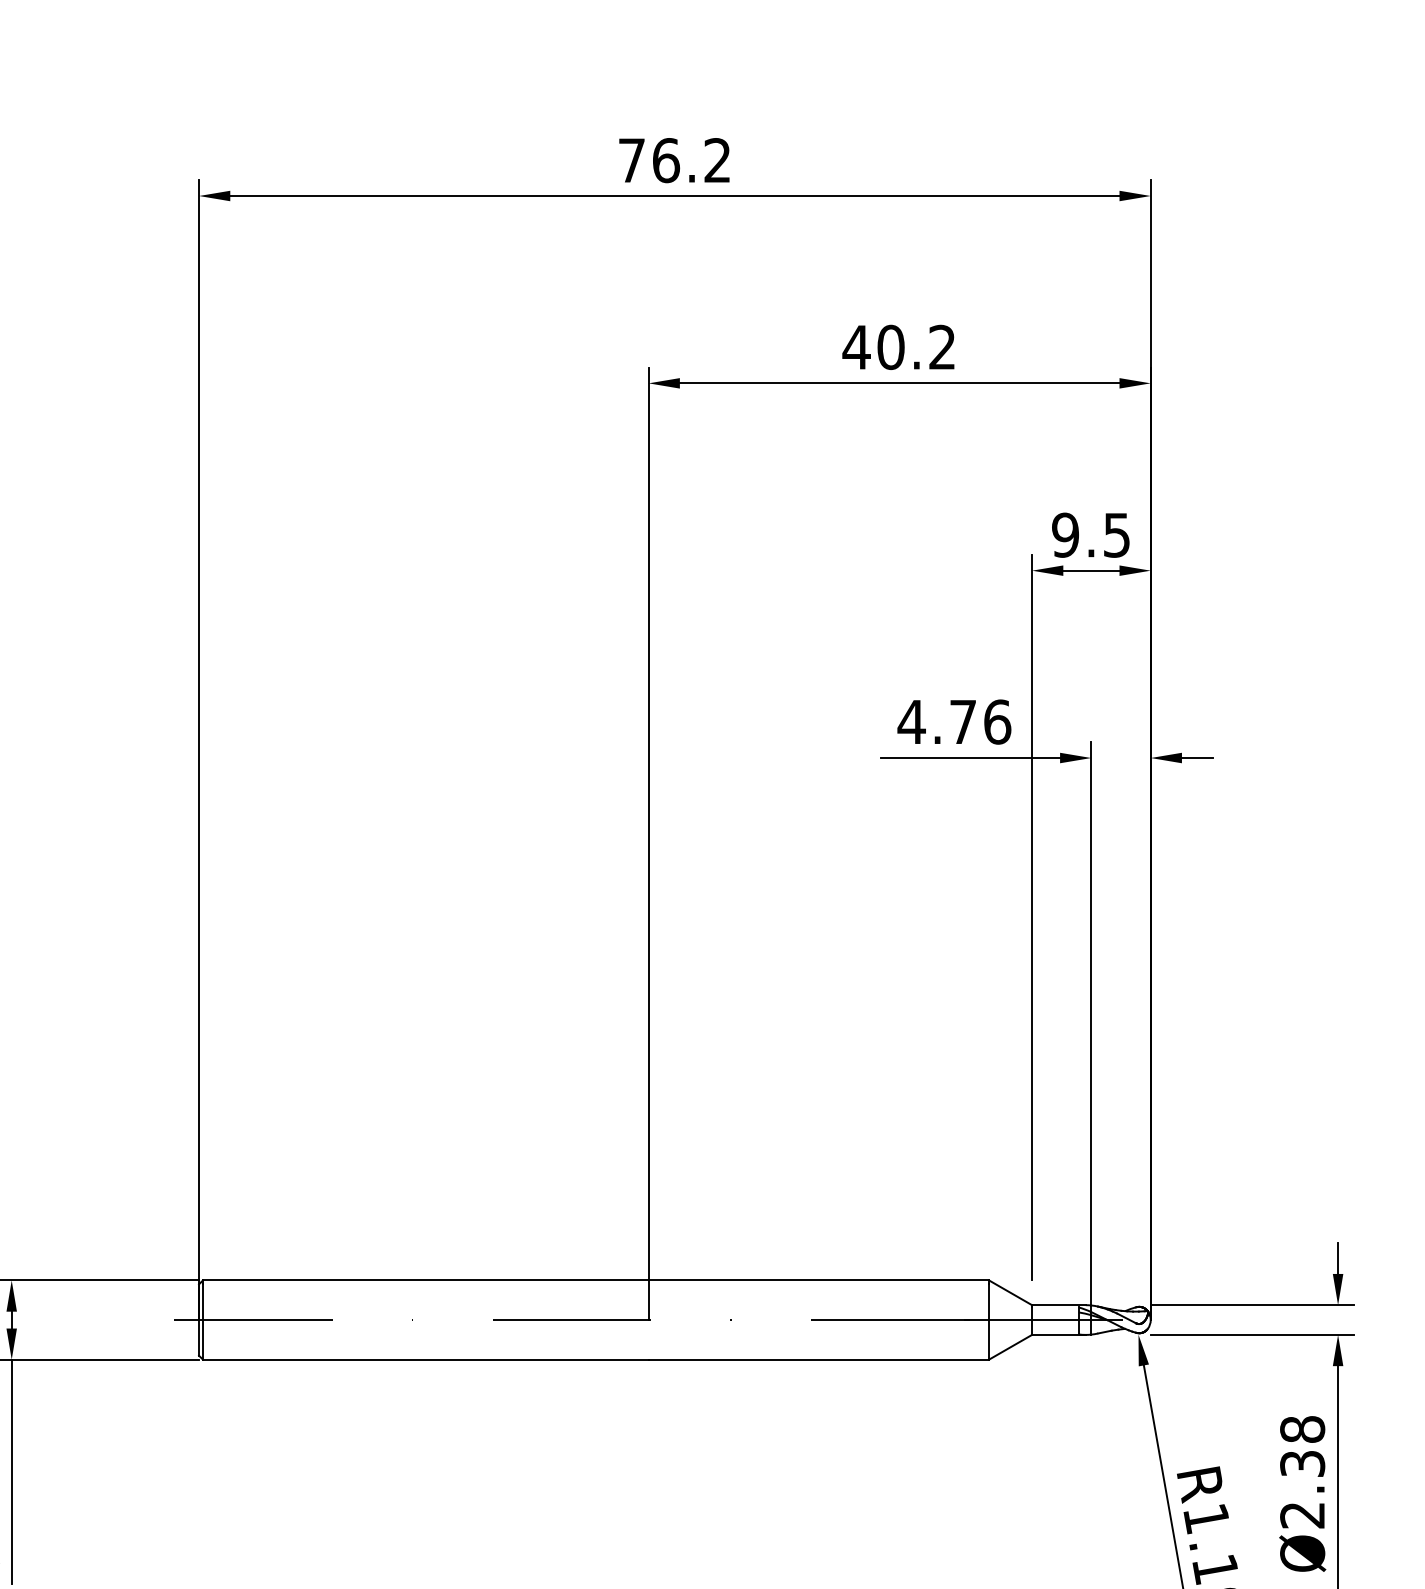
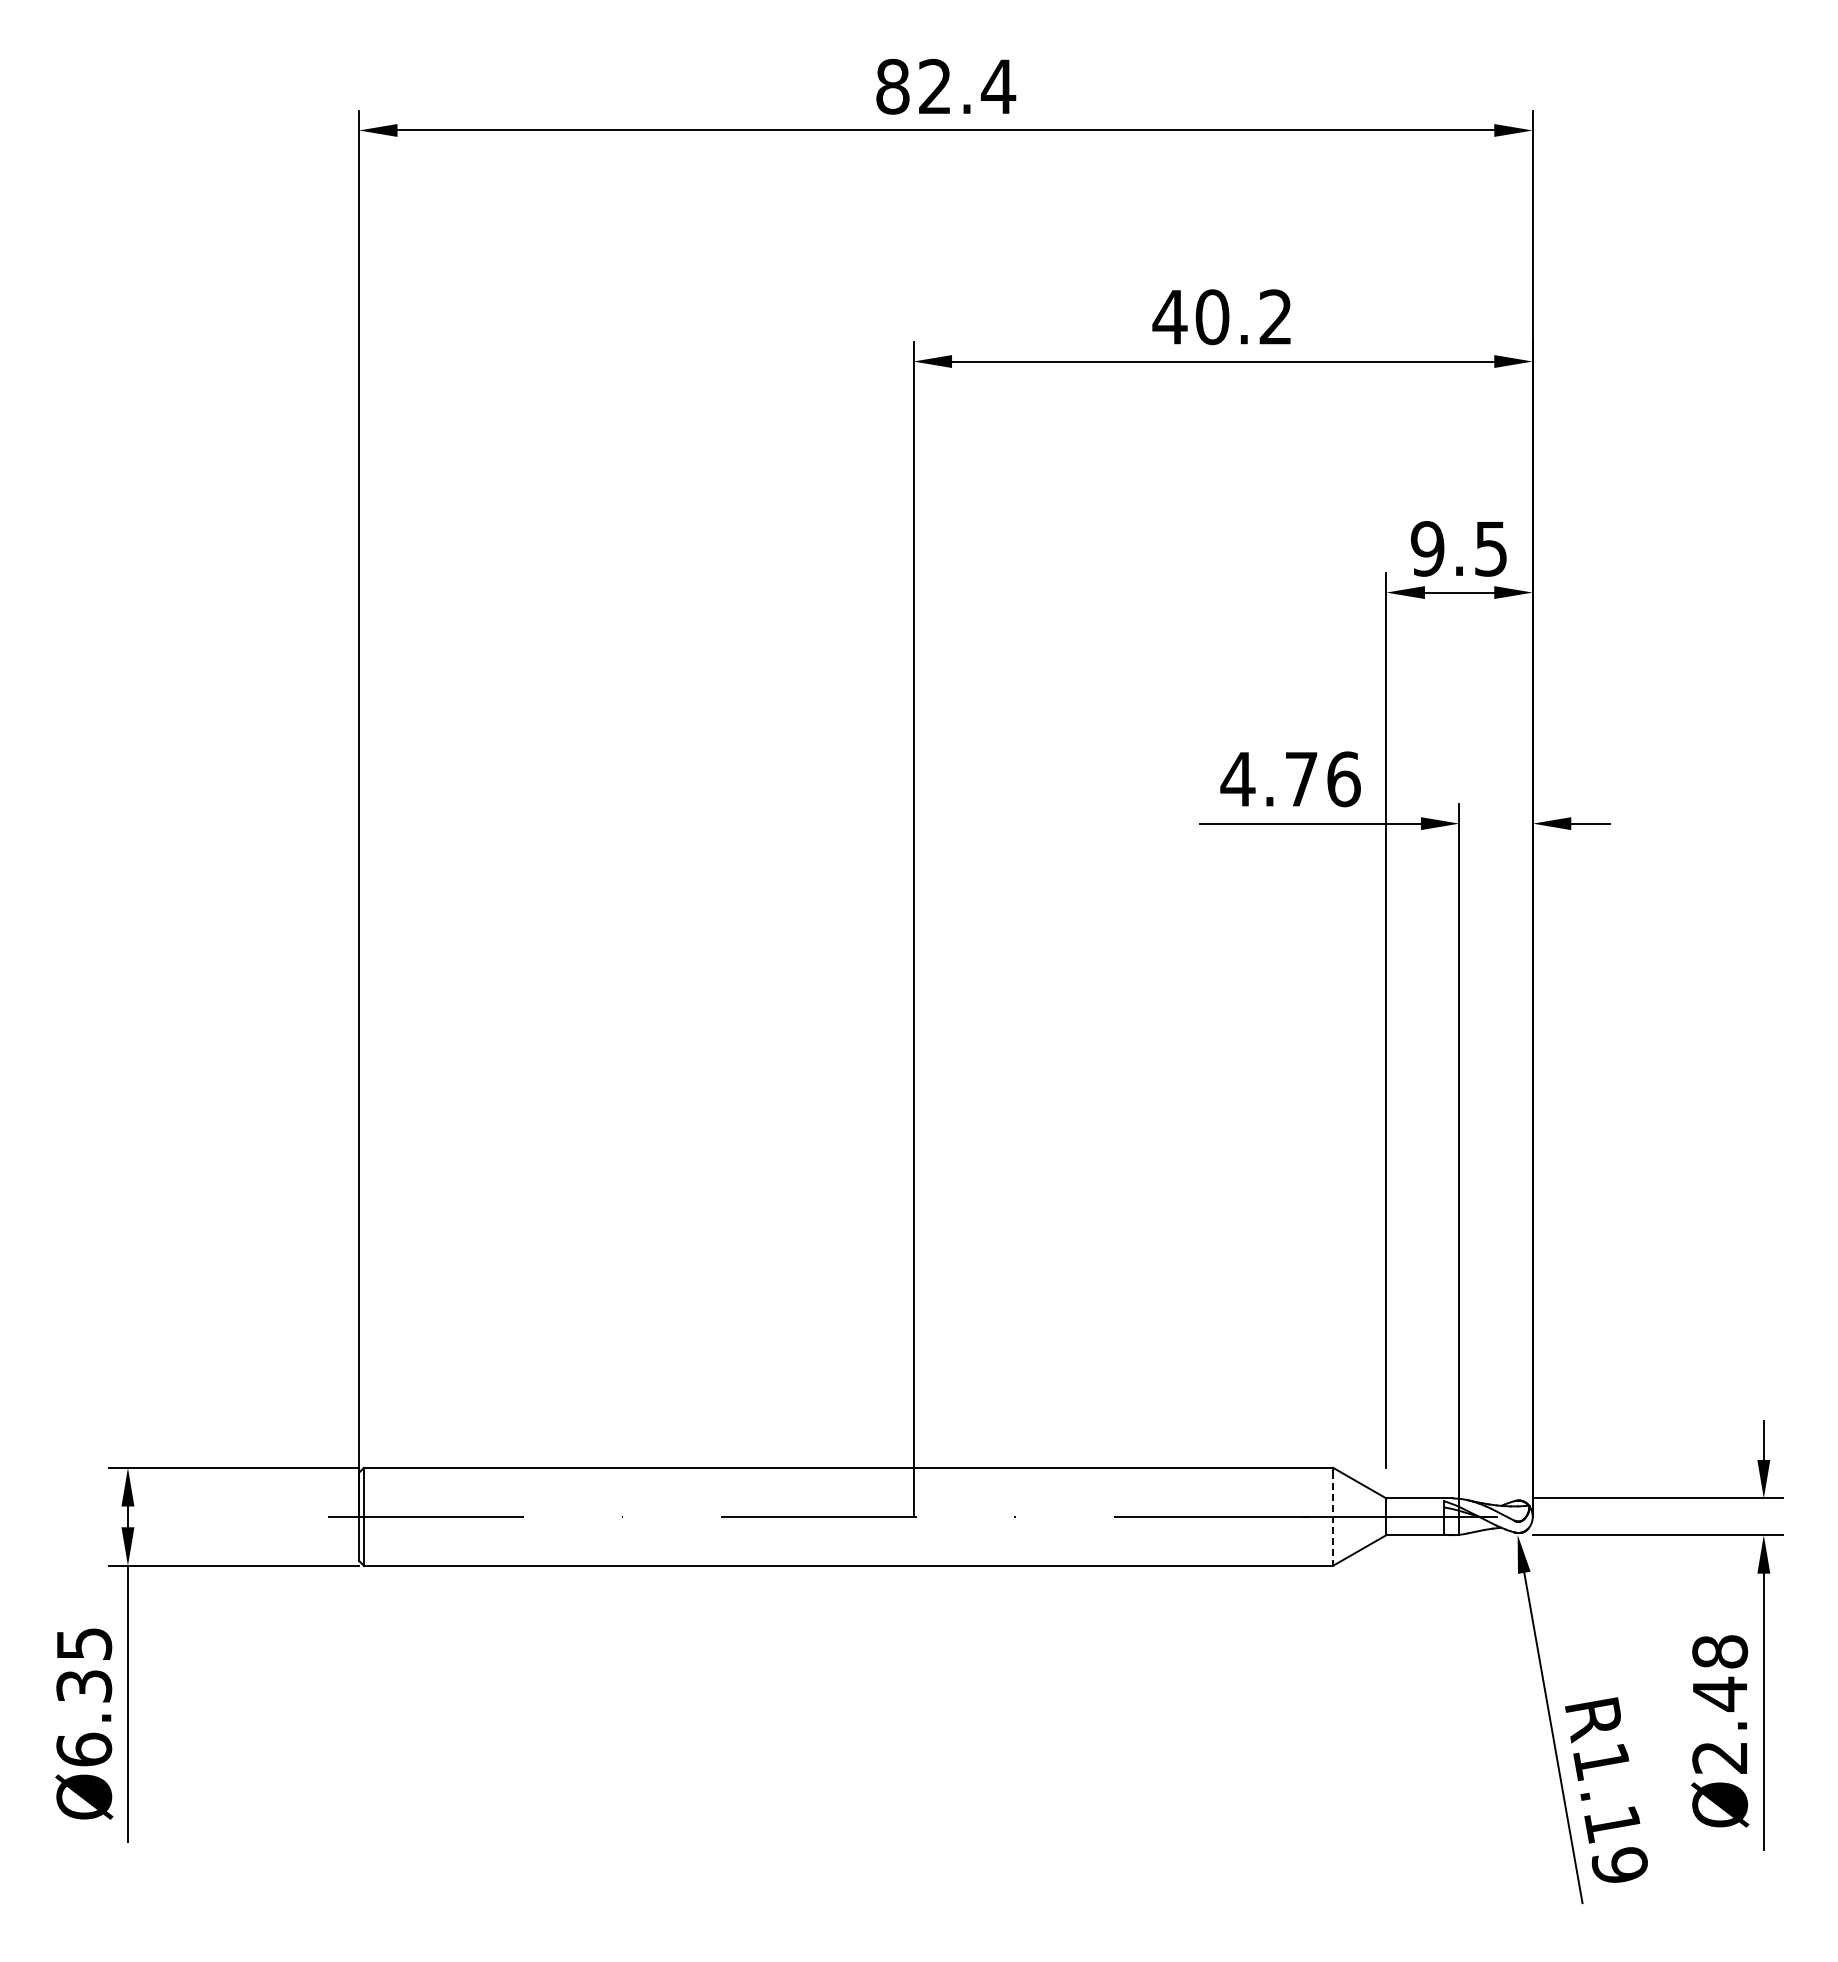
text: (675, 160) -> (946, 86), 76.2 -> 82.4
line: (989, 1322) -> (1333, 1519), solid -> dashed
text: (1302, 1463) -> (1720, 1693), Ø2.38 -> Ø2.48

